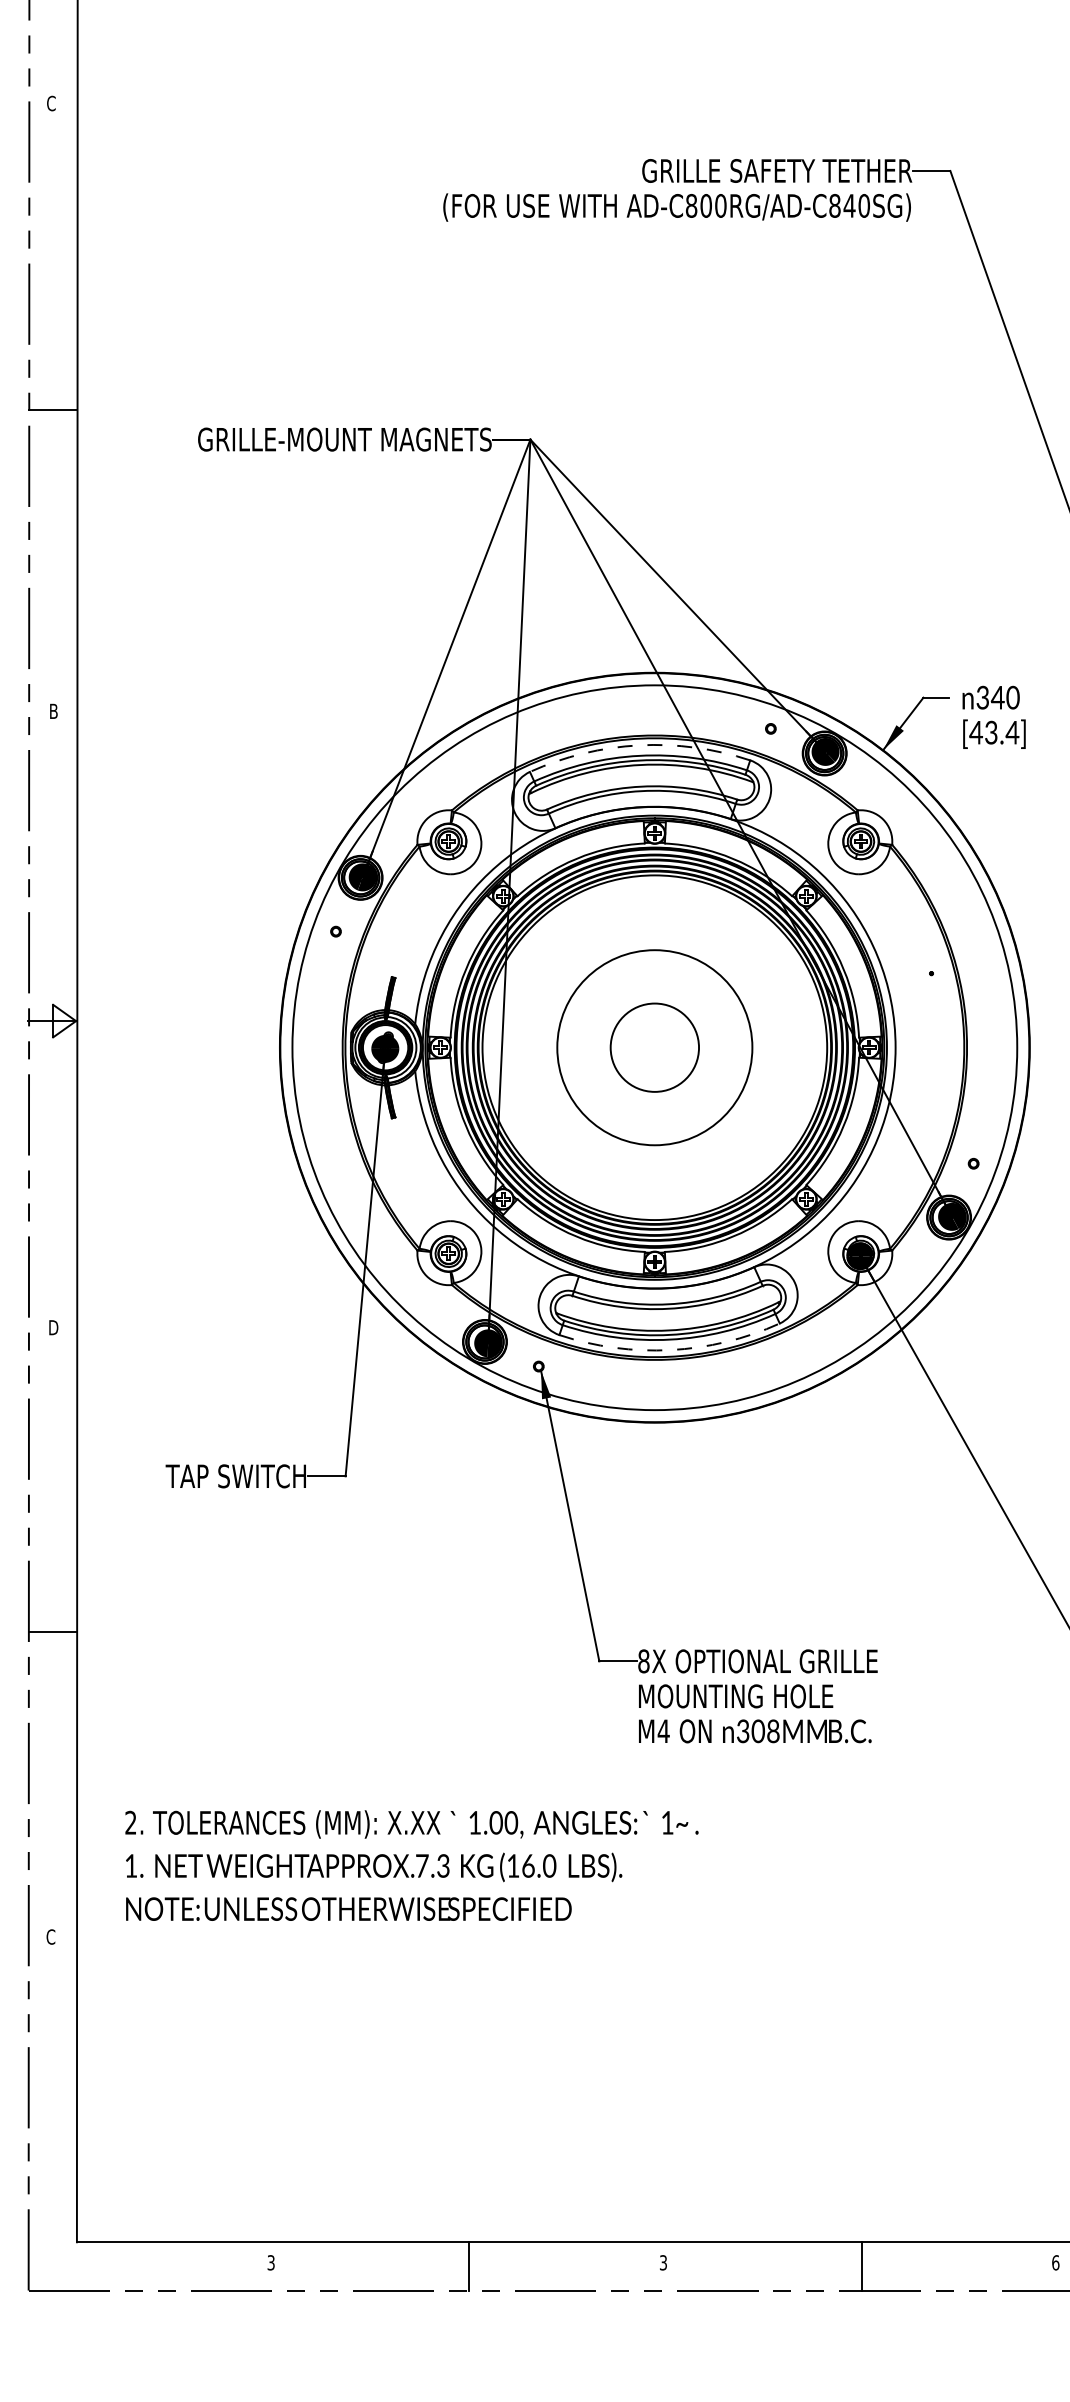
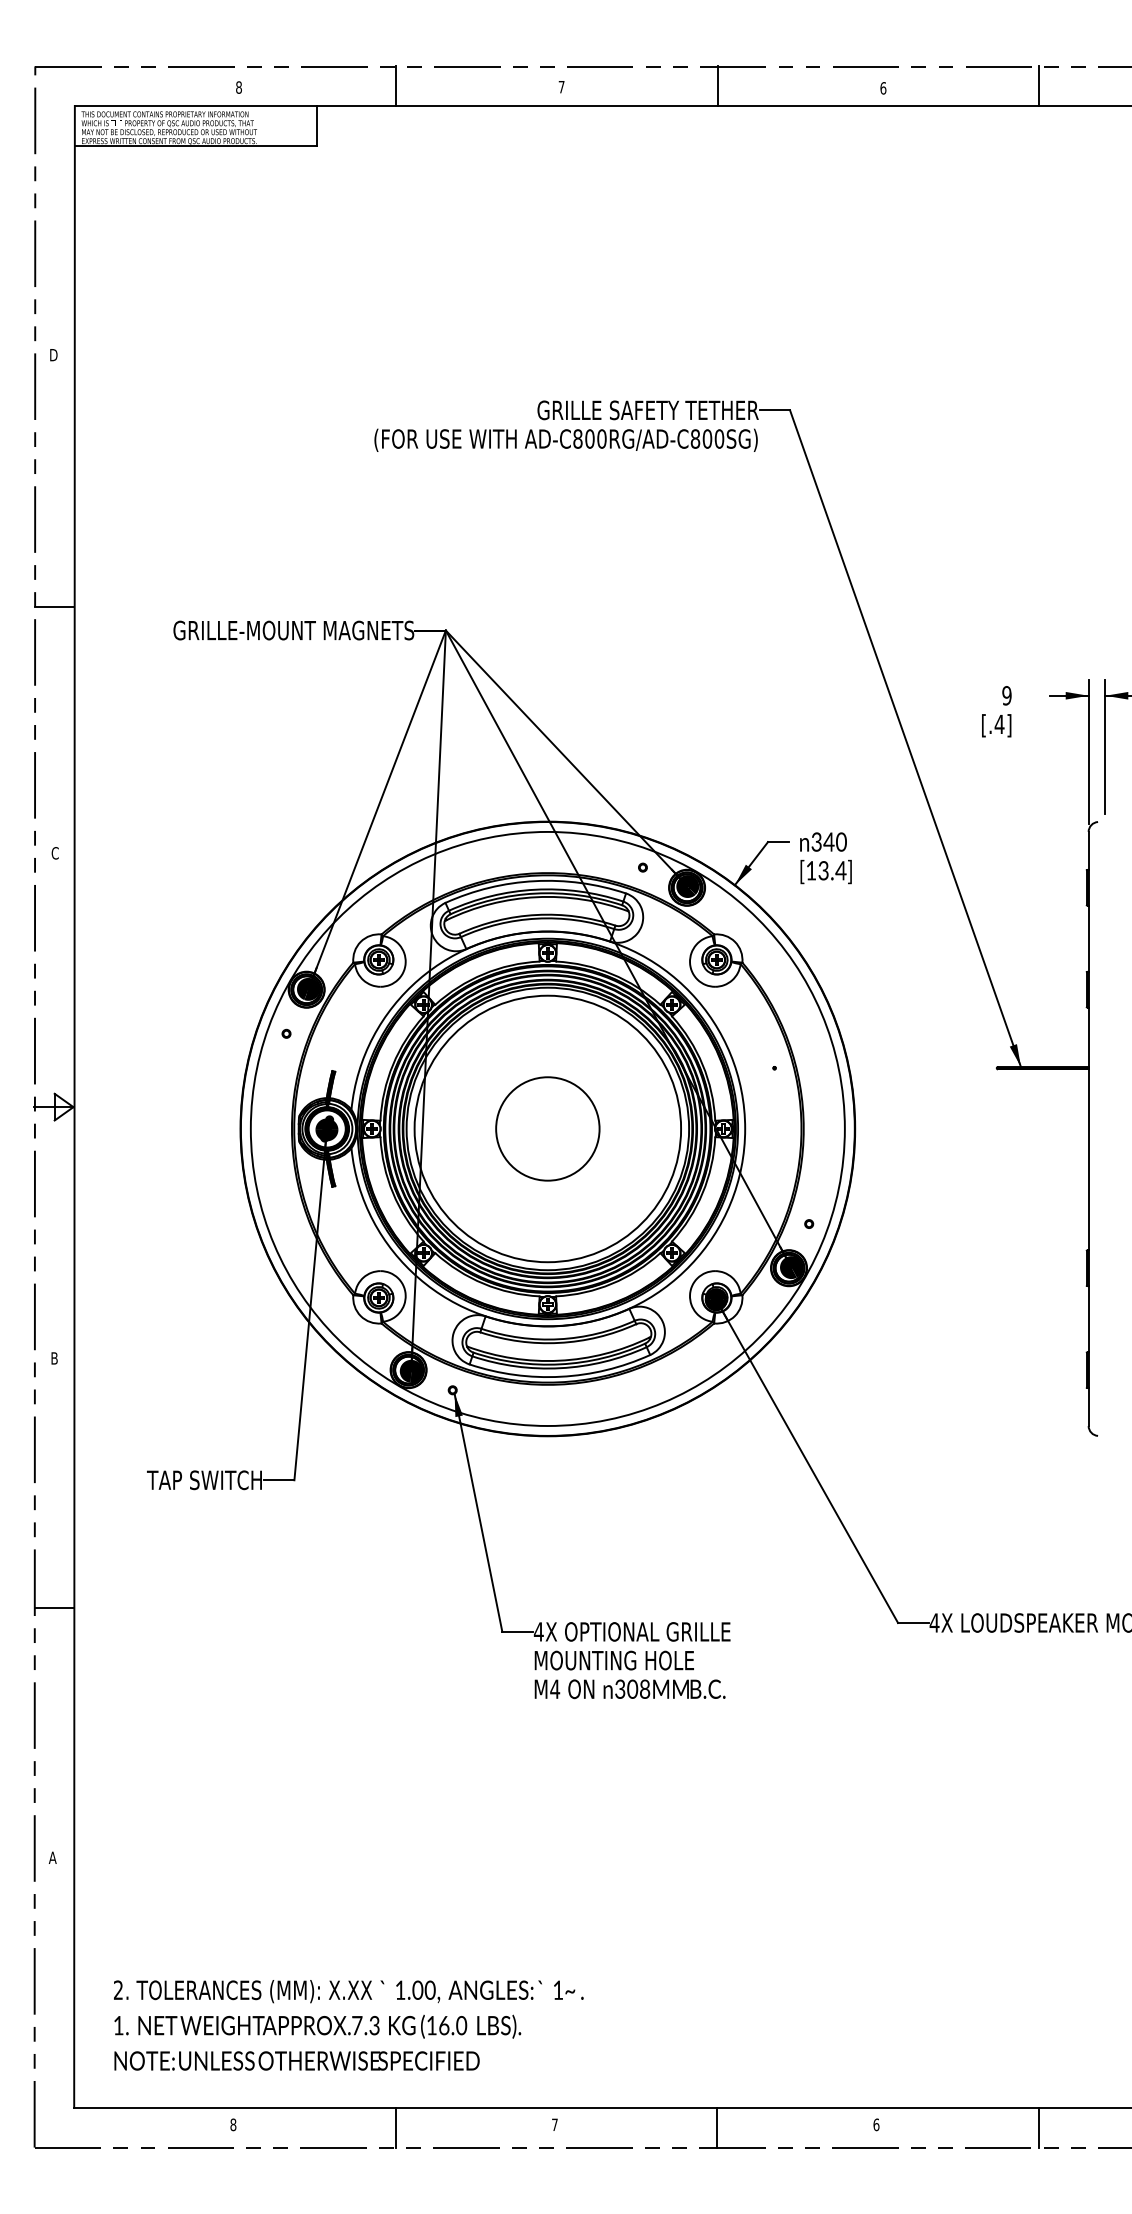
text: (51, 102) -> (53, 354), C -> D
text: (849, 205) -> (707, 438), AD-C800RG/AD-C840SG) -> AD-C800RG/AD-C800SG)
text: (52, 711) -> (54, 853), B -> C
text: (975, 732) -> (810, 870), [43.4] -> [13.4]
arc: (638, 745) -> (534, 881), dashed -> solid
circle: (654, 1047) -> (547, 1128), size x1.43
circle: (654, 1047) -> (547, 1128), size x1.67
text: (54, 1327) -> (55, 1358), D -> B
arc: (670, 1349) -> (560, 1376), dashed -> solid
text: (643, 1660) -> (538, 1631), 8X -> 4X
text: (411, 1865) -> (348, 2025), moved
text: (50, 1936) -> (52, 1857), C -> A
text: (271, 2262) -> (233, 2124), 3 -> 8
text: (662, 2262) -> (554, 2124), 3 -> 7

